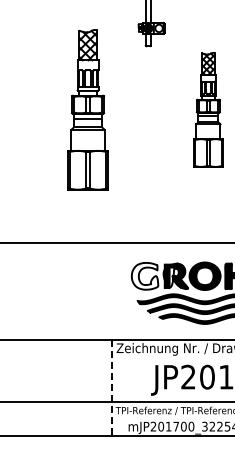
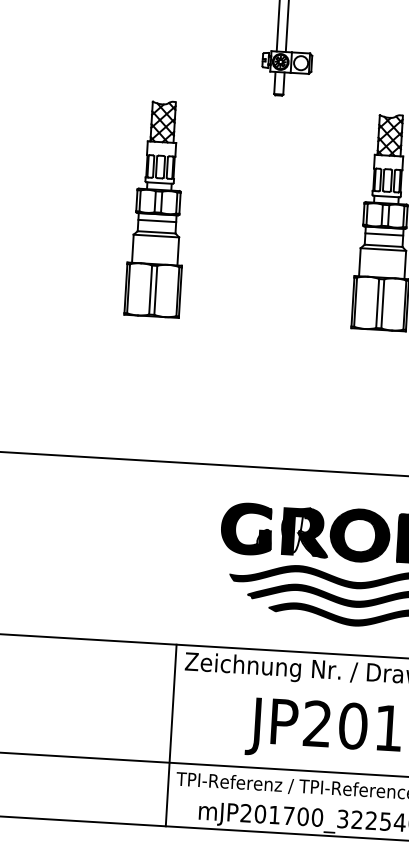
part: (87, 109) -> (157, 208), size x0.71
fill: (144, 275) -> (245, 527), added
line: (111, 388) -> (171, 736), dashed -> solid

